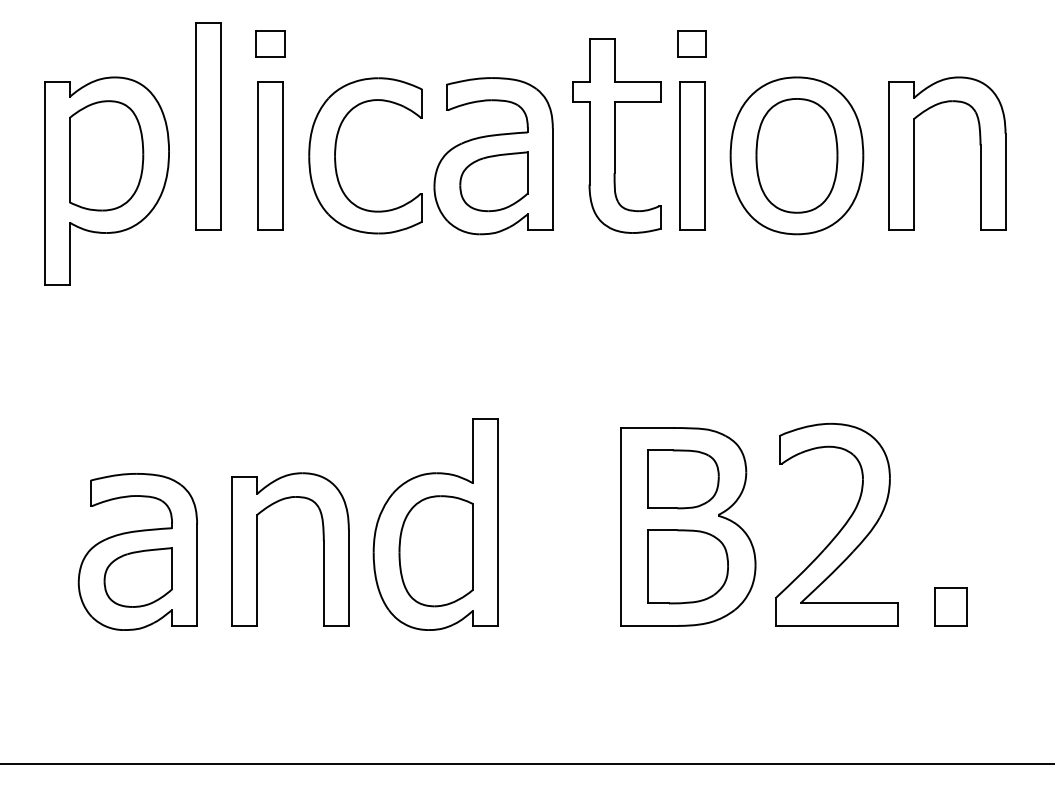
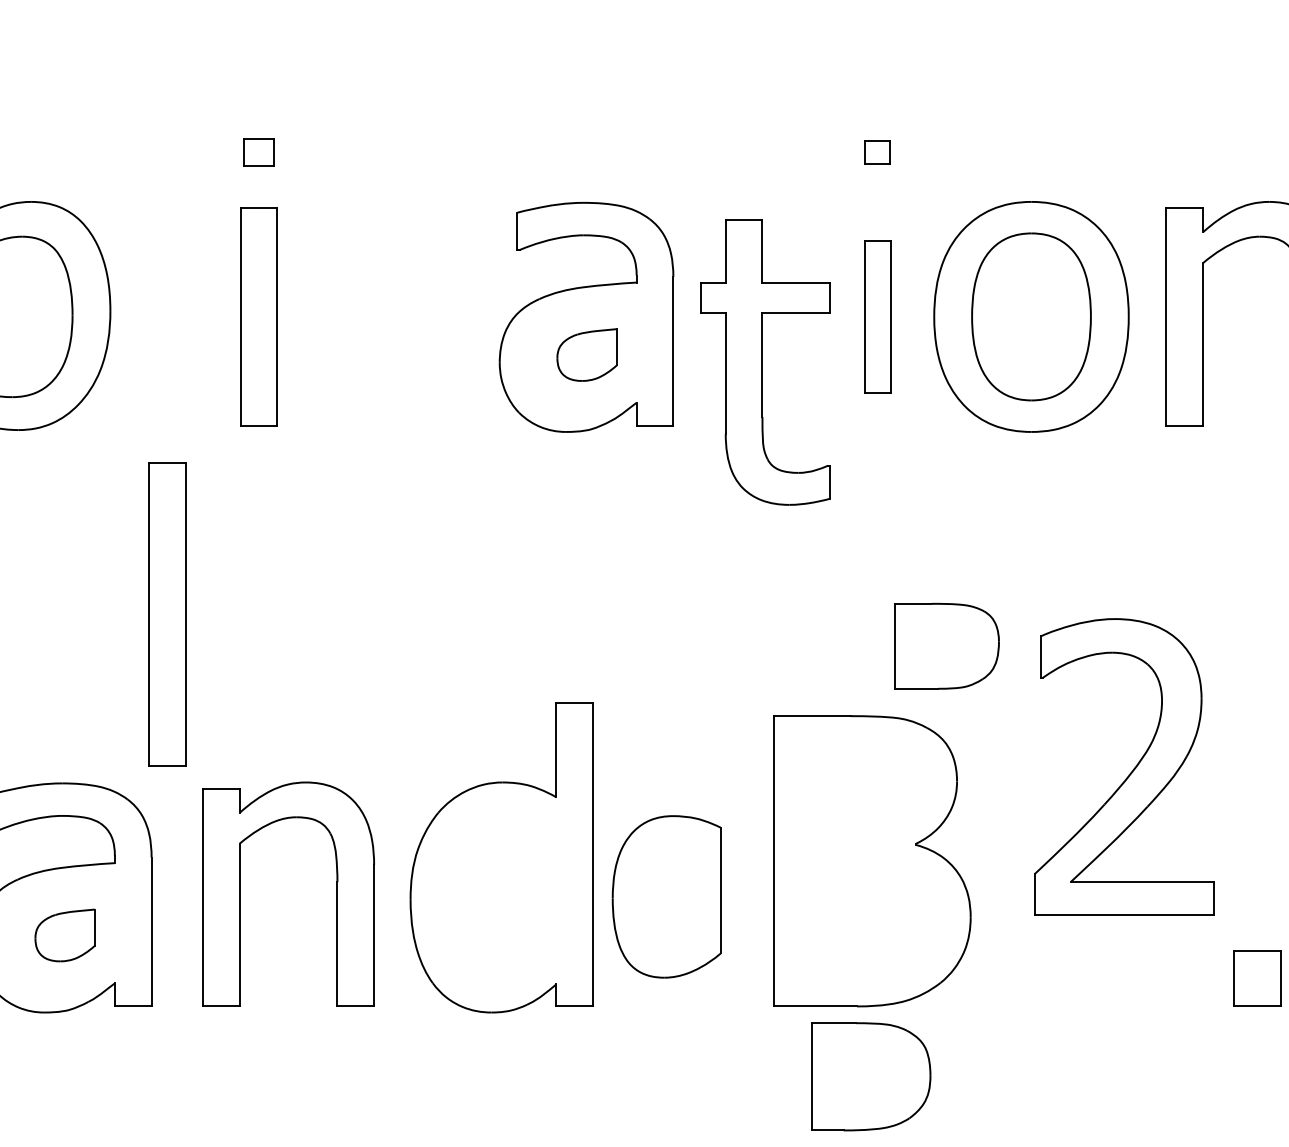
part: (270, 43) -> (259, 152), size x0.7
part: (691, 43) -> (876, 152), size x0.6
part: (208, 126) -> (168, 614), moved
part: (616, 135) -> (765, 361), moved
part: (336, 150) -> (356, 309), removed
part: (692, 155) -> (878, 316), size x0.7
part: (493, 181) -> (586, 354), size x0.6
part: (683, 479) -> (947, 646), moved
part: (836, 524) -> (1123, 766), moved
part: (435, 551) -> (665, 897), moved
part: (687, 566) -> (870, 1076), moved
part: (137, 577) -> (64, 935), size x0.6

